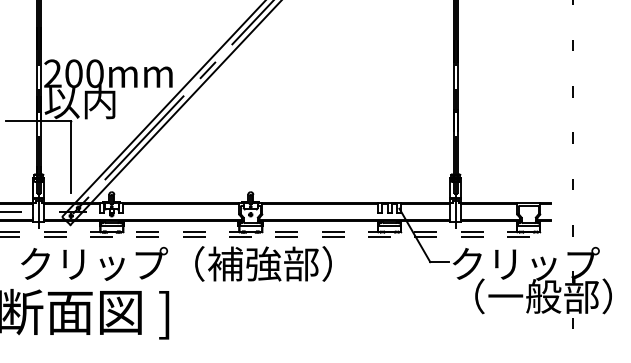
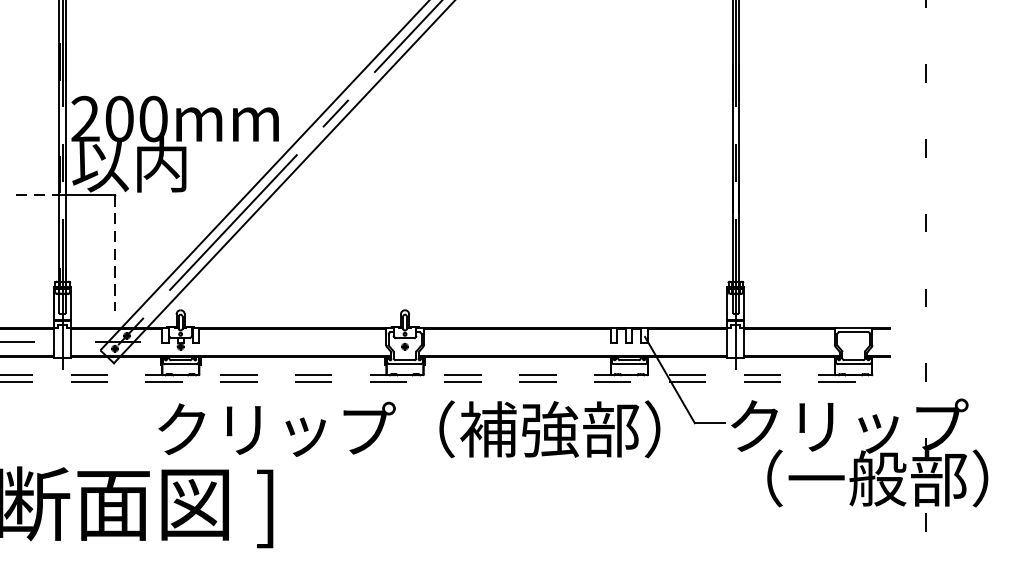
line: (22, 121) -> (36, 196), solid -> dashed
line: (71, 156) -> (115, 252), solid -> dashed
text: (176, 263) -> (409, 428), moved

